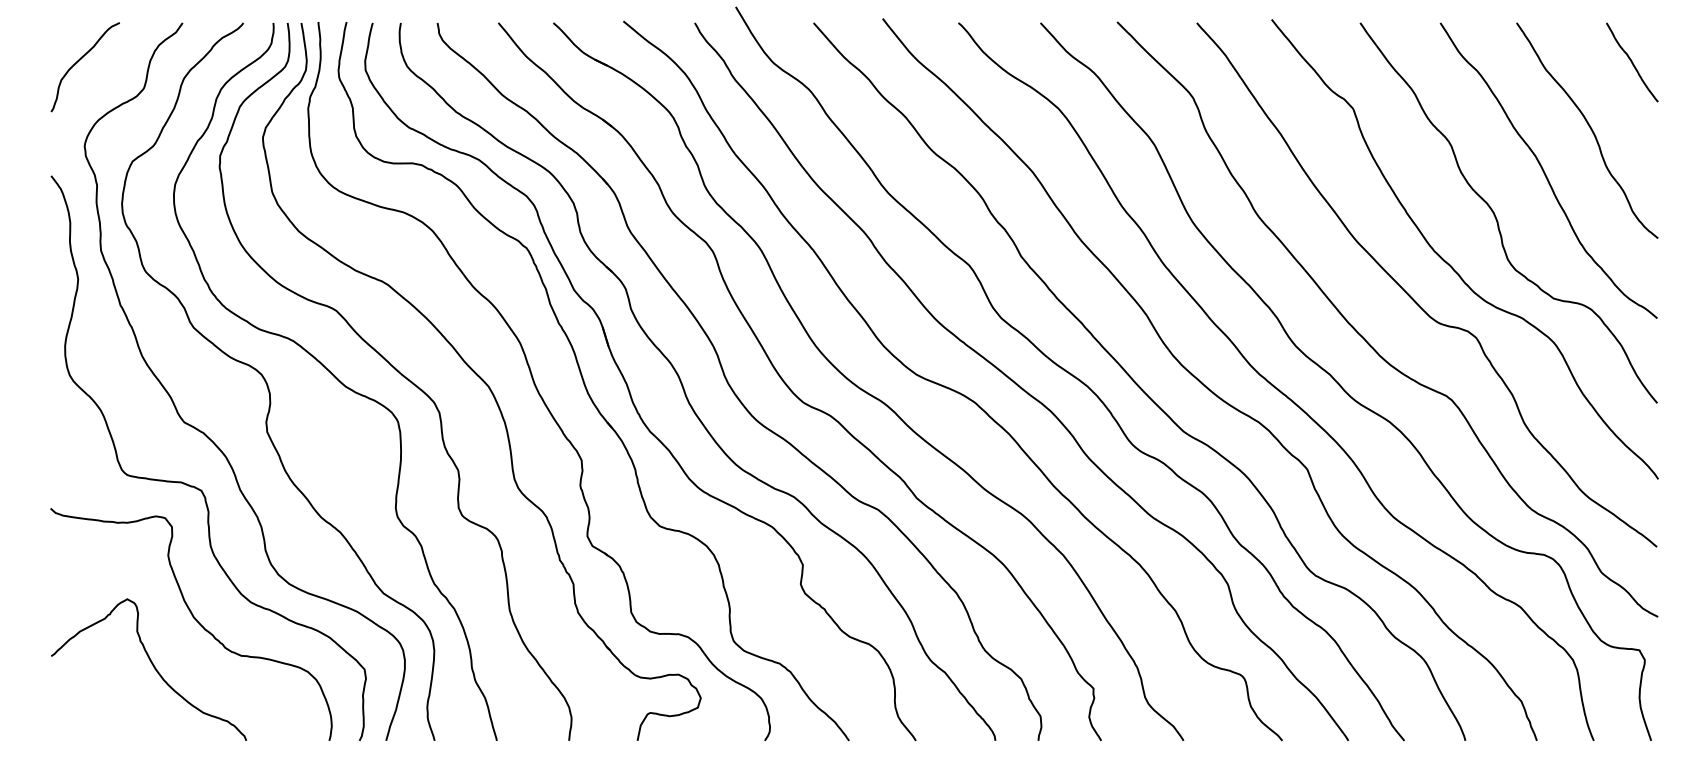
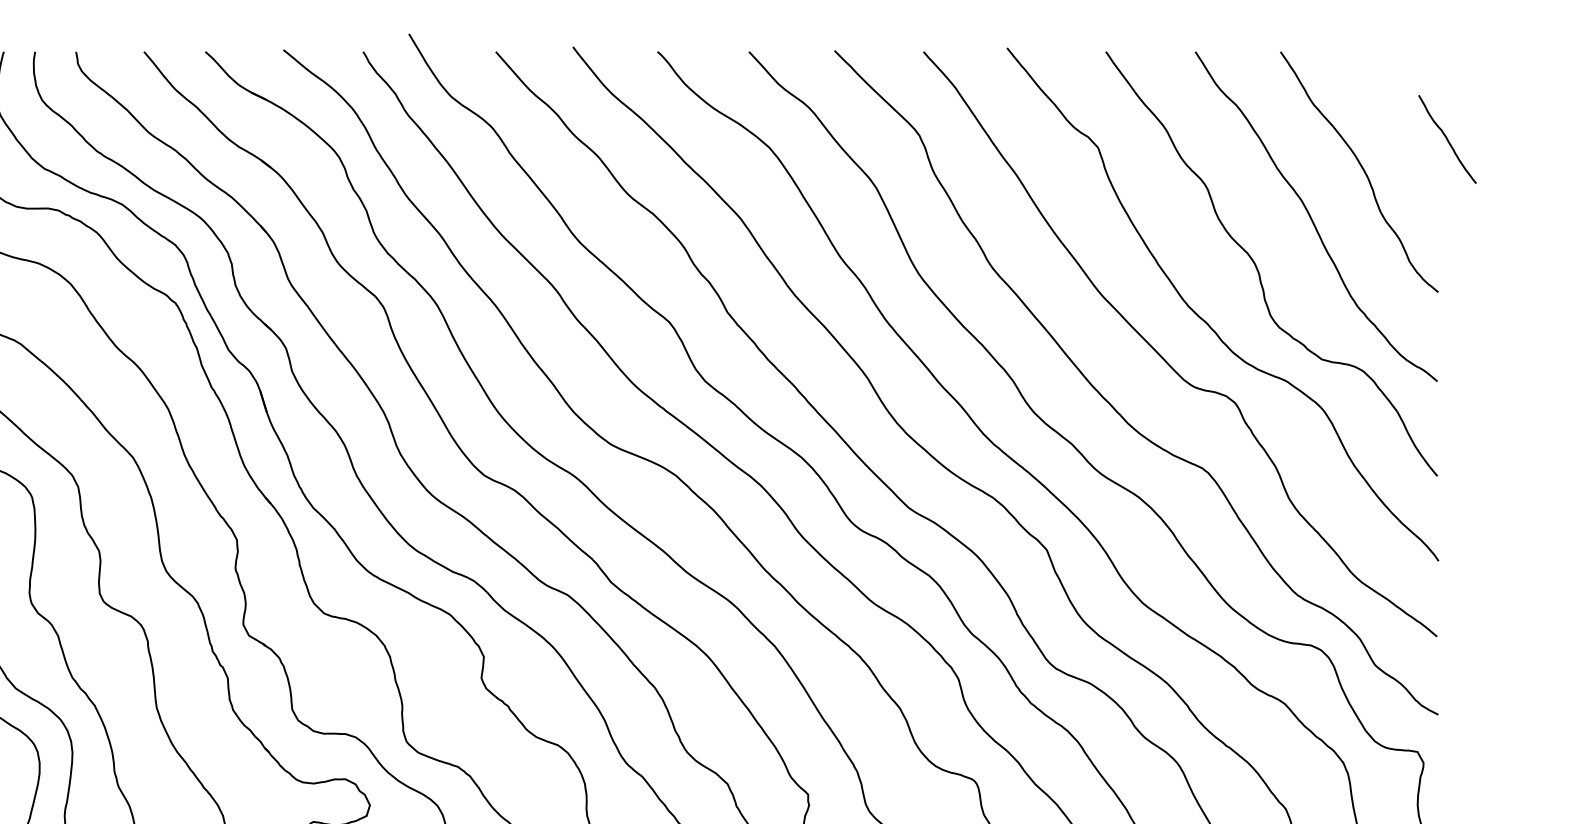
curve: (1632, 62) -> (1447, 139), moved

